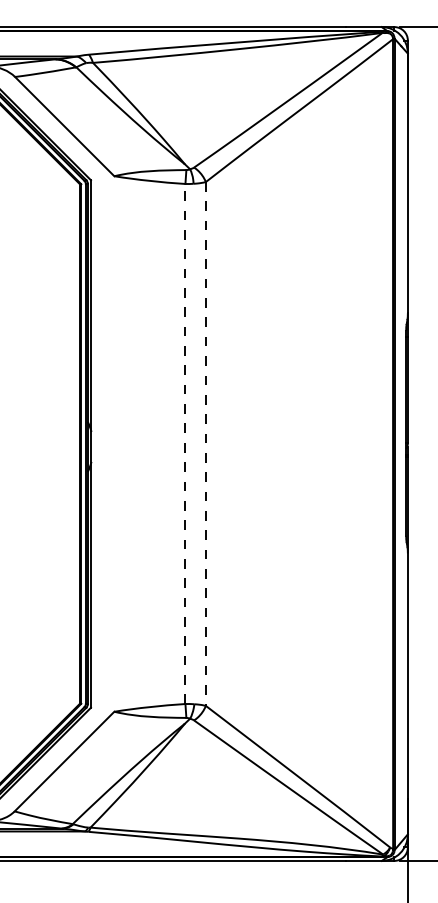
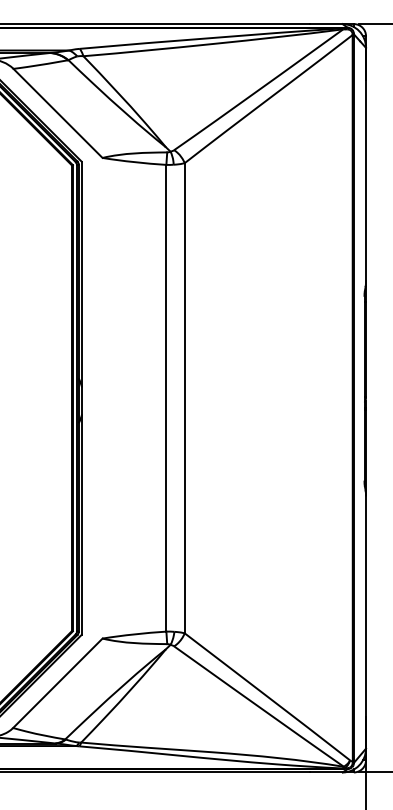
line: (185, 443) -> (166, 397), dashed -> solid
line: (205, 443) -> (184, 397), dashed -> solid

